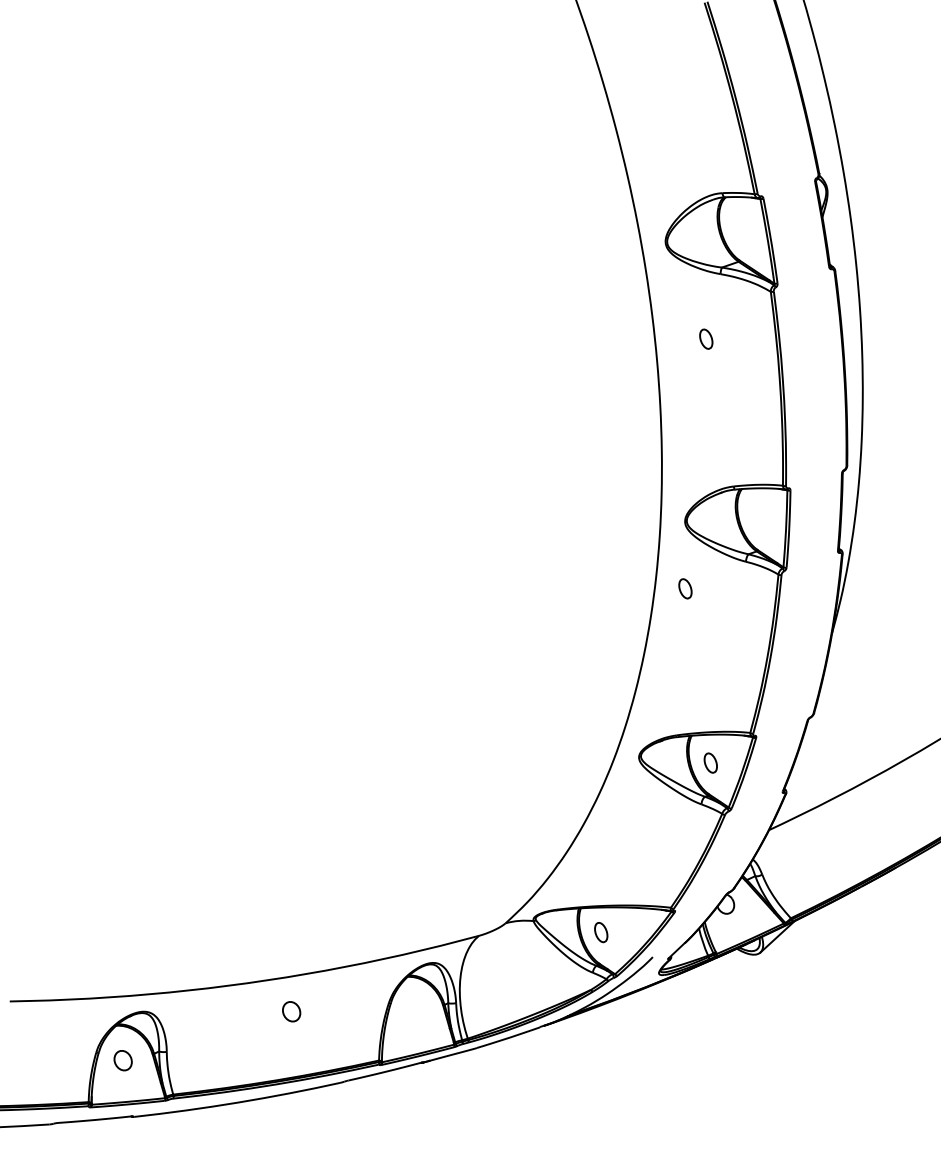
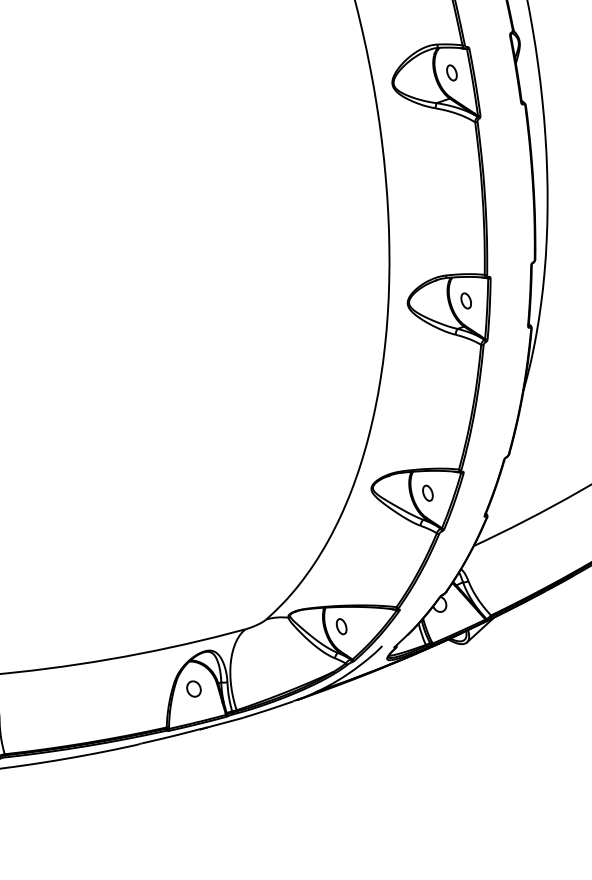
part: (706, 338) -> (452, 72), moved
part: (685, 588) -> (466, 300), moved
part: (291, 1011) -> (193, 688), moved

